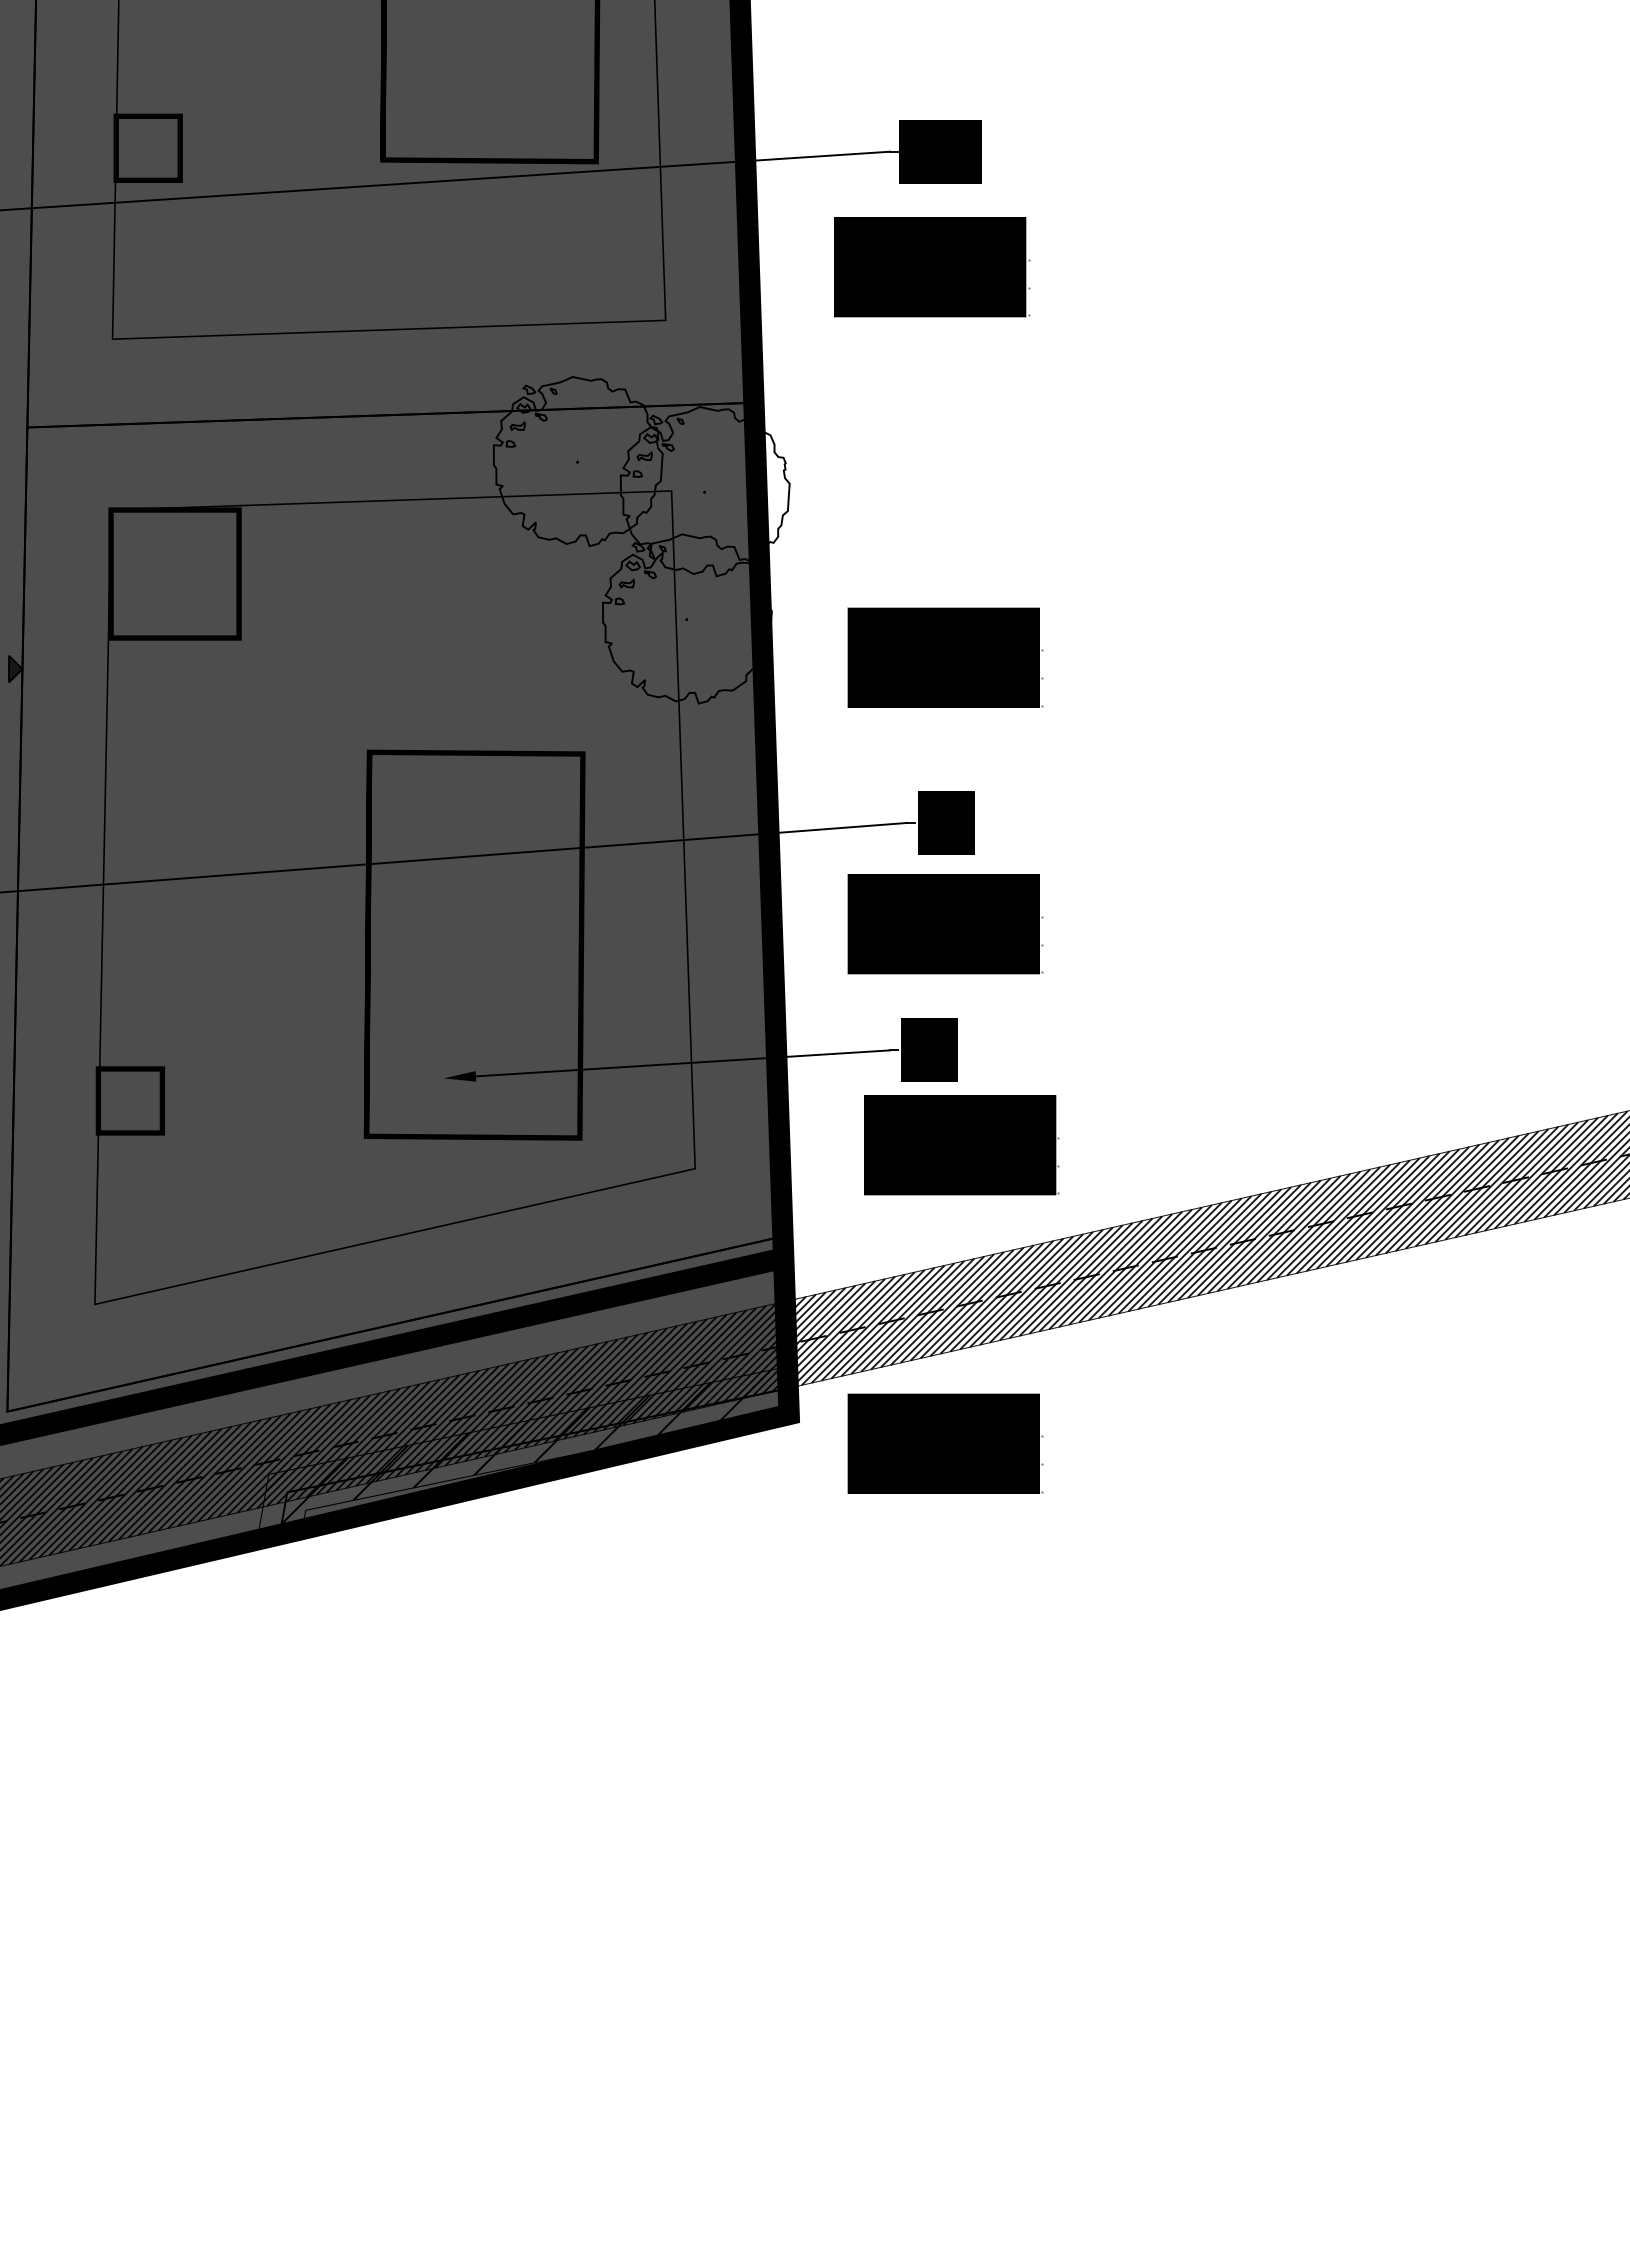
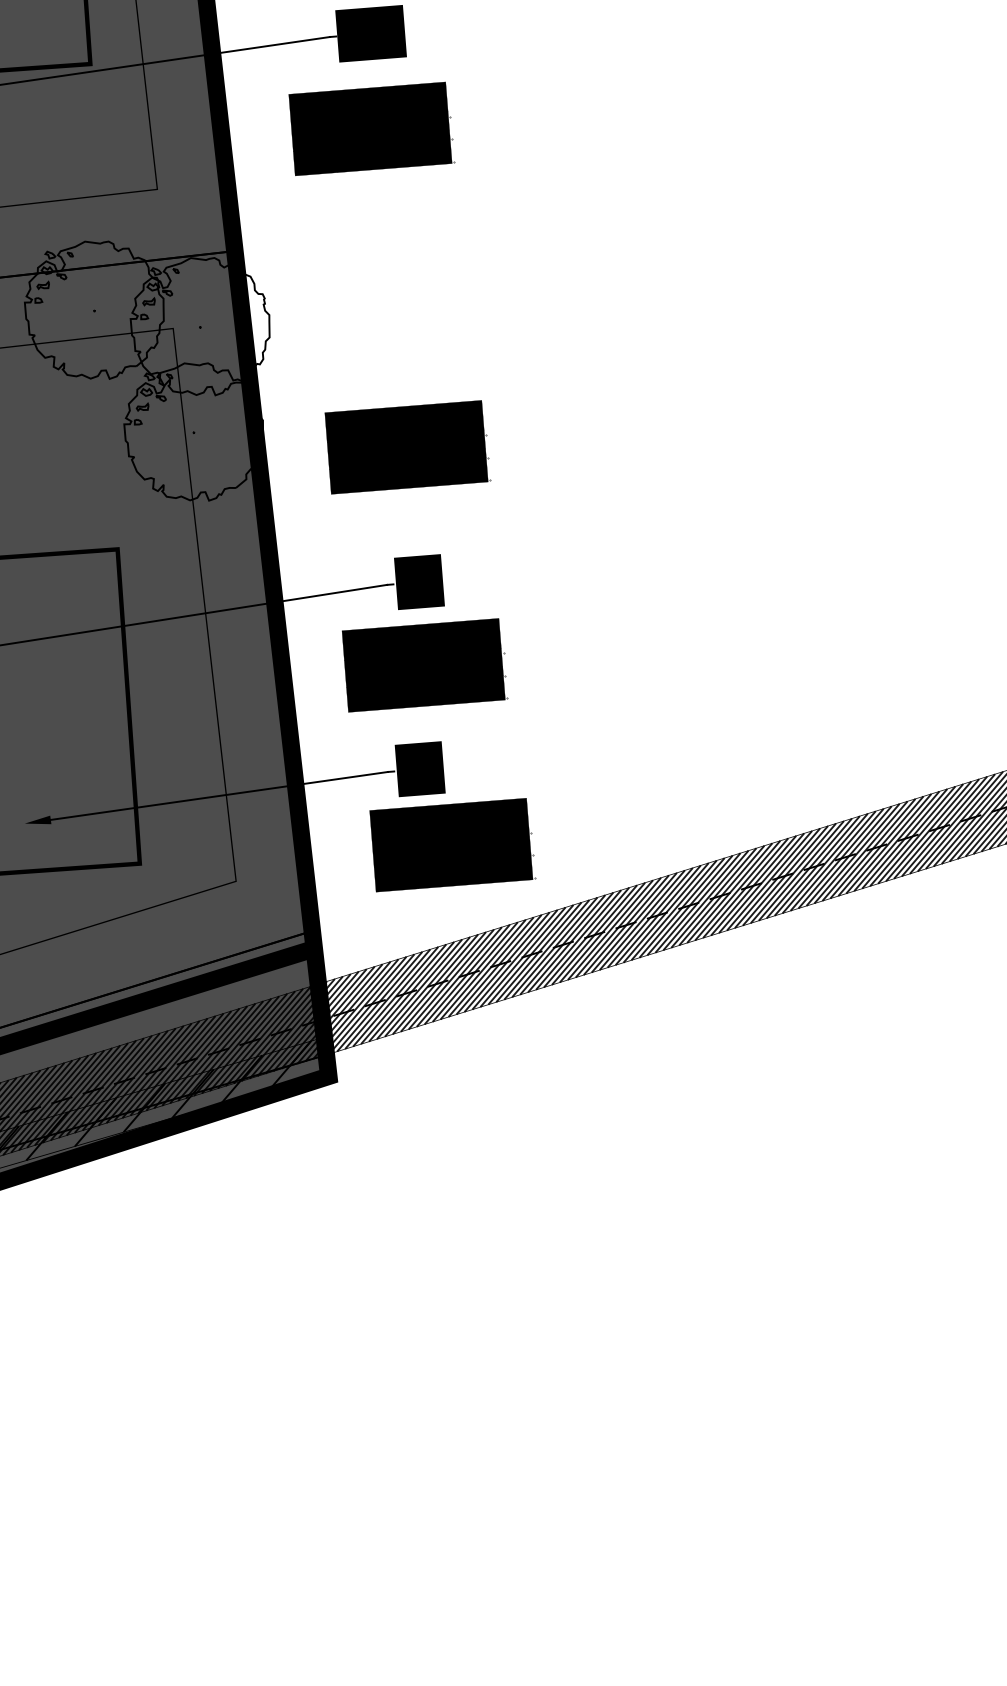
part: (945, 1443) -> (458, 1089), removed

